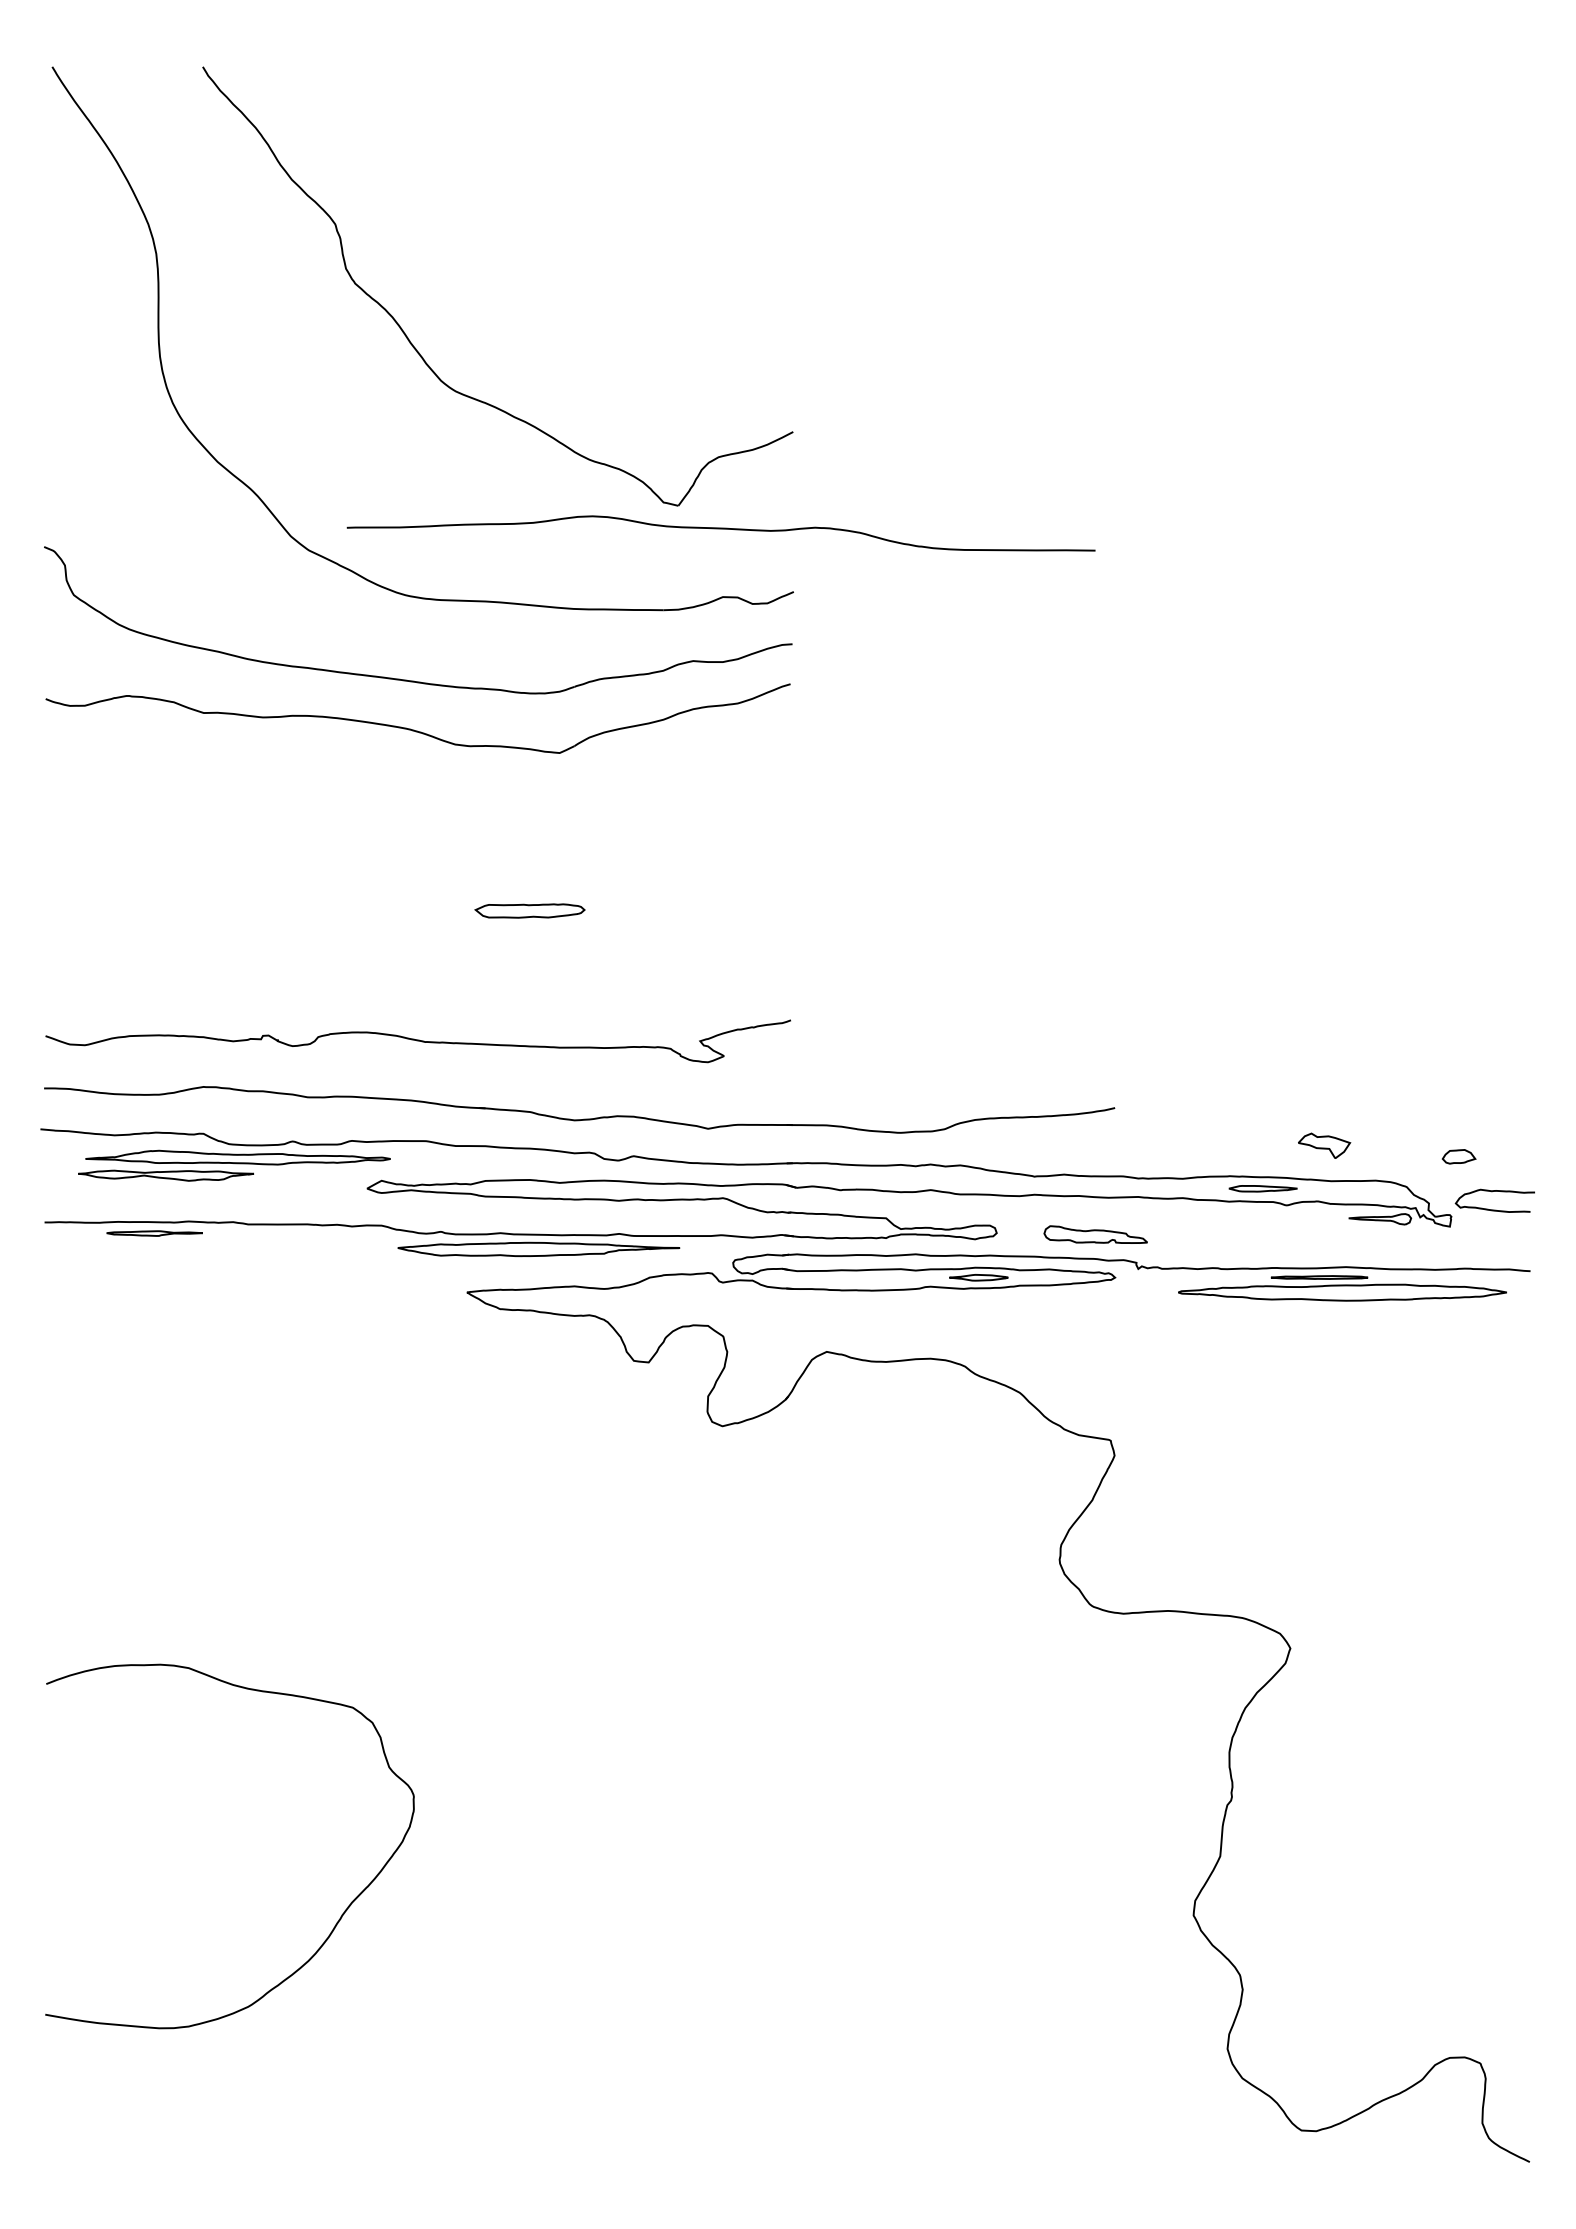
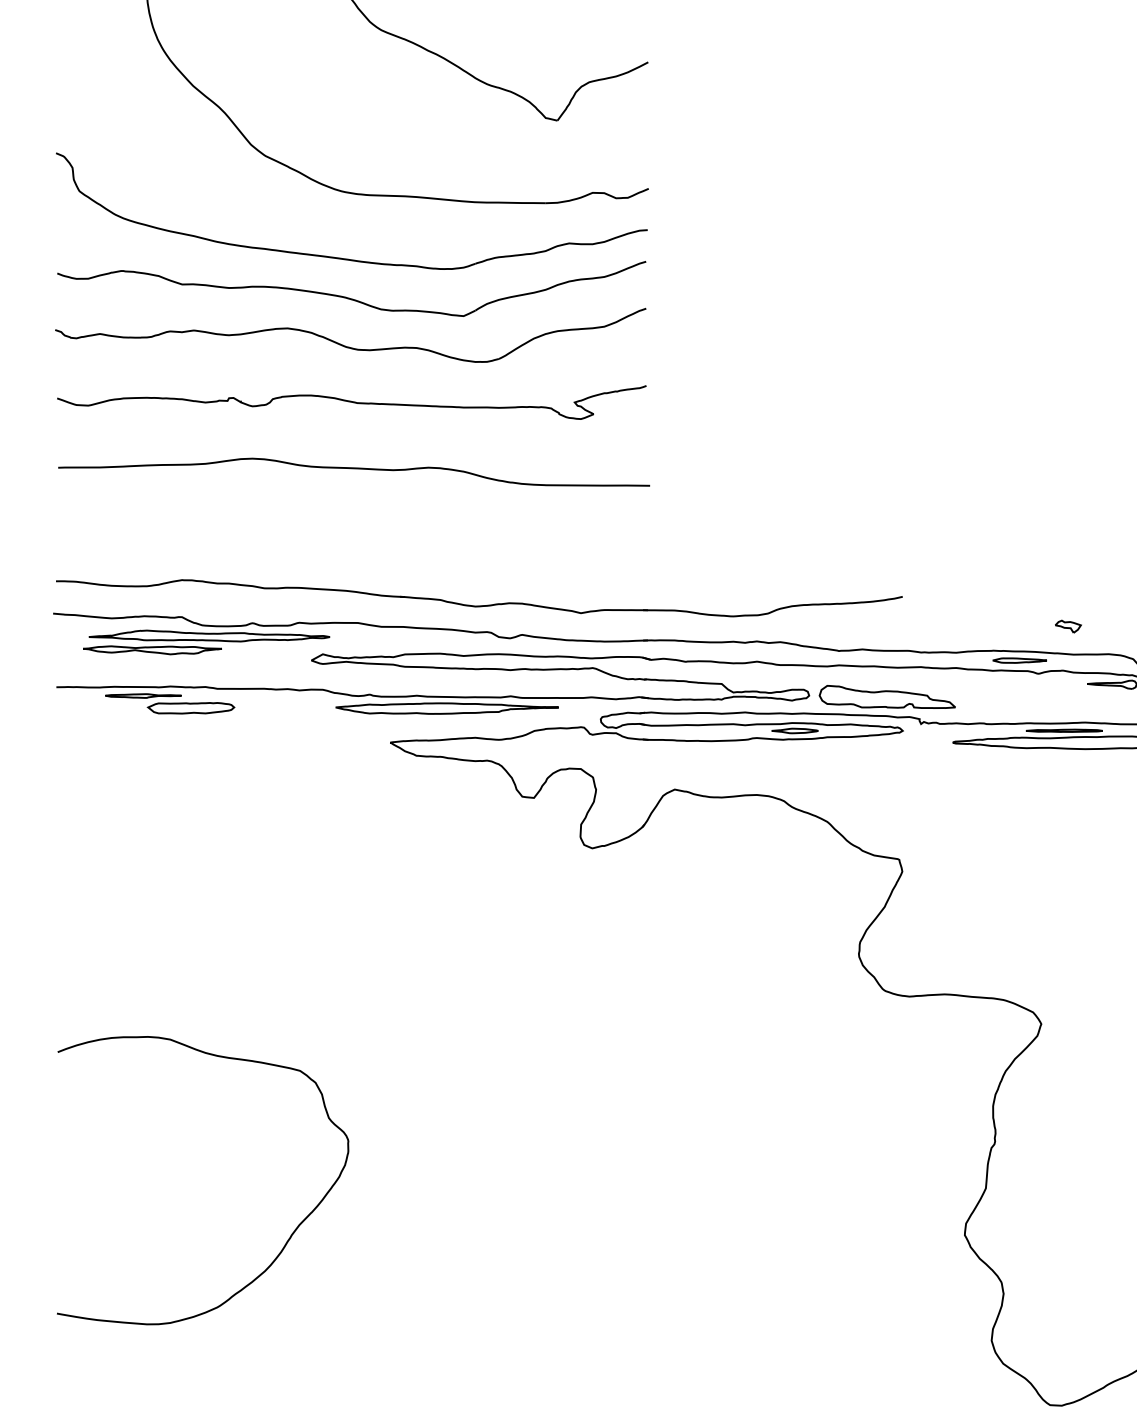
curve: (720, 529) -> (353, 469), moved
part: (410, 790) -> (345, 345), added
part: (529, 910) -> (190, 707), moved
part: (417, 1041) -> (351, 402), moved
part: (1324, 1145) -> (1068, 626), size x0.62
part: (1095, 1234) -> (887, 696), size x1.67

